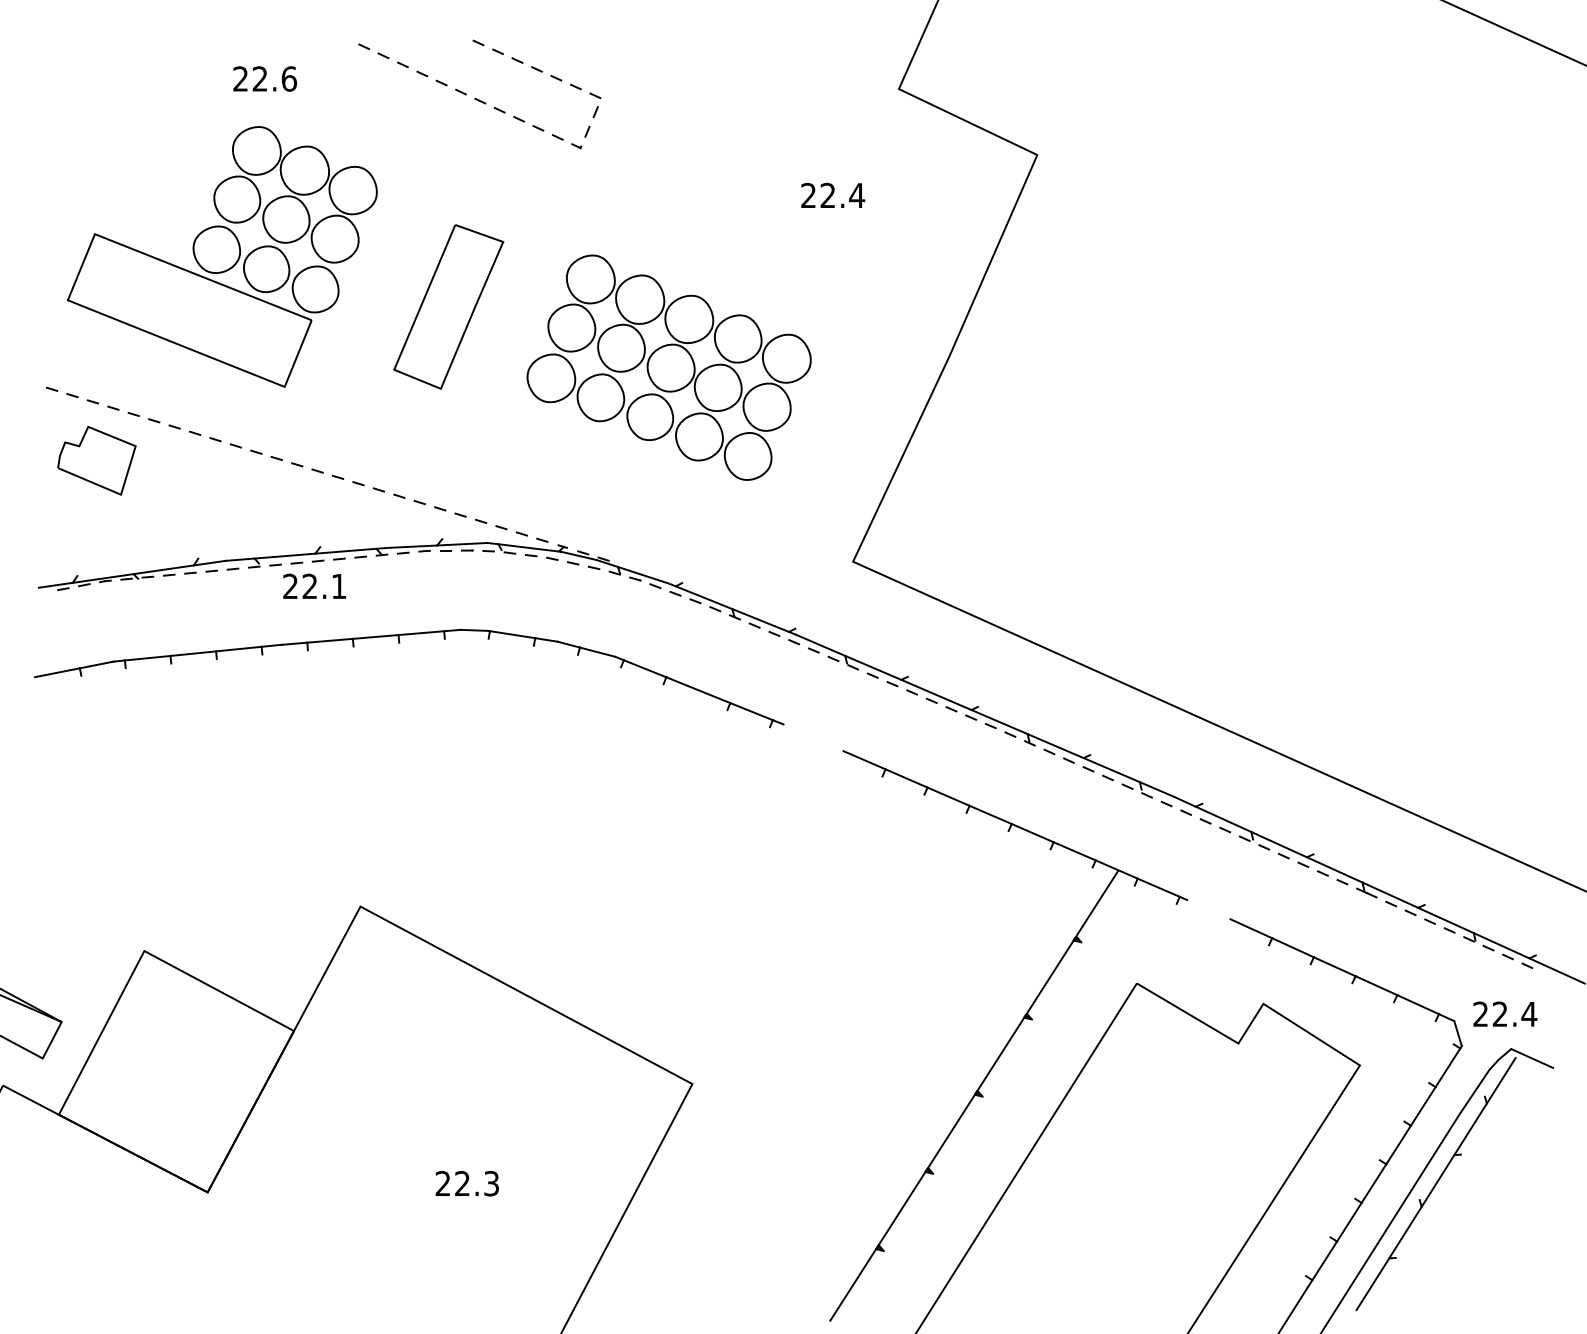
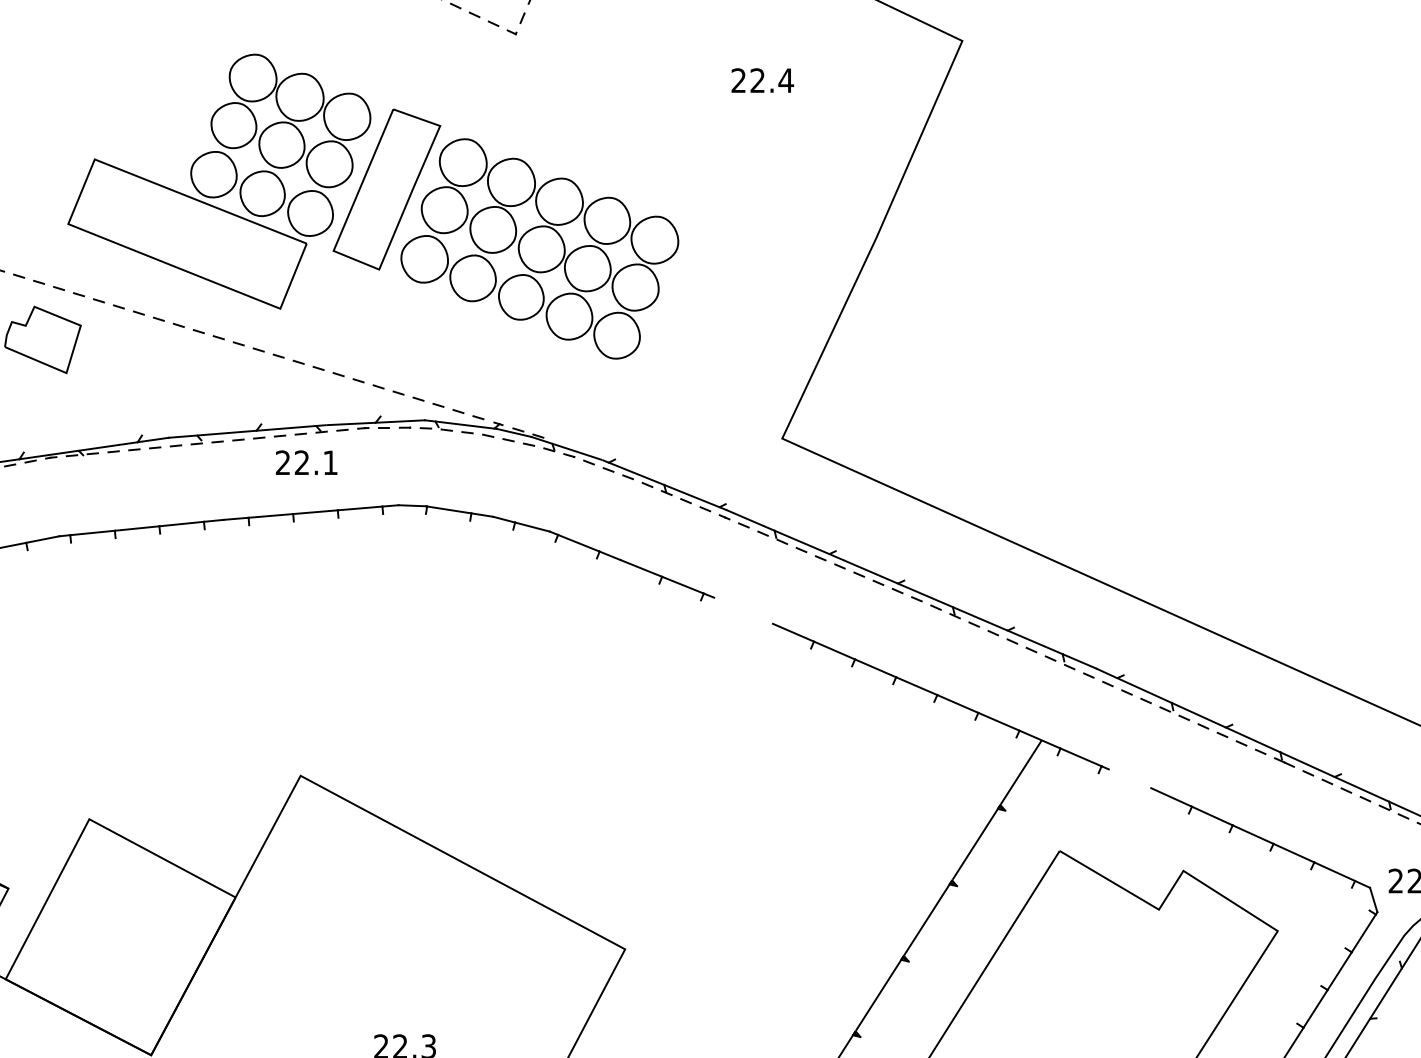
part: (221, 256) -> (218, 181), moved
part: (668, 367) -> (539, 248), moved
text: (314, 585) -> (306, 461), moved

